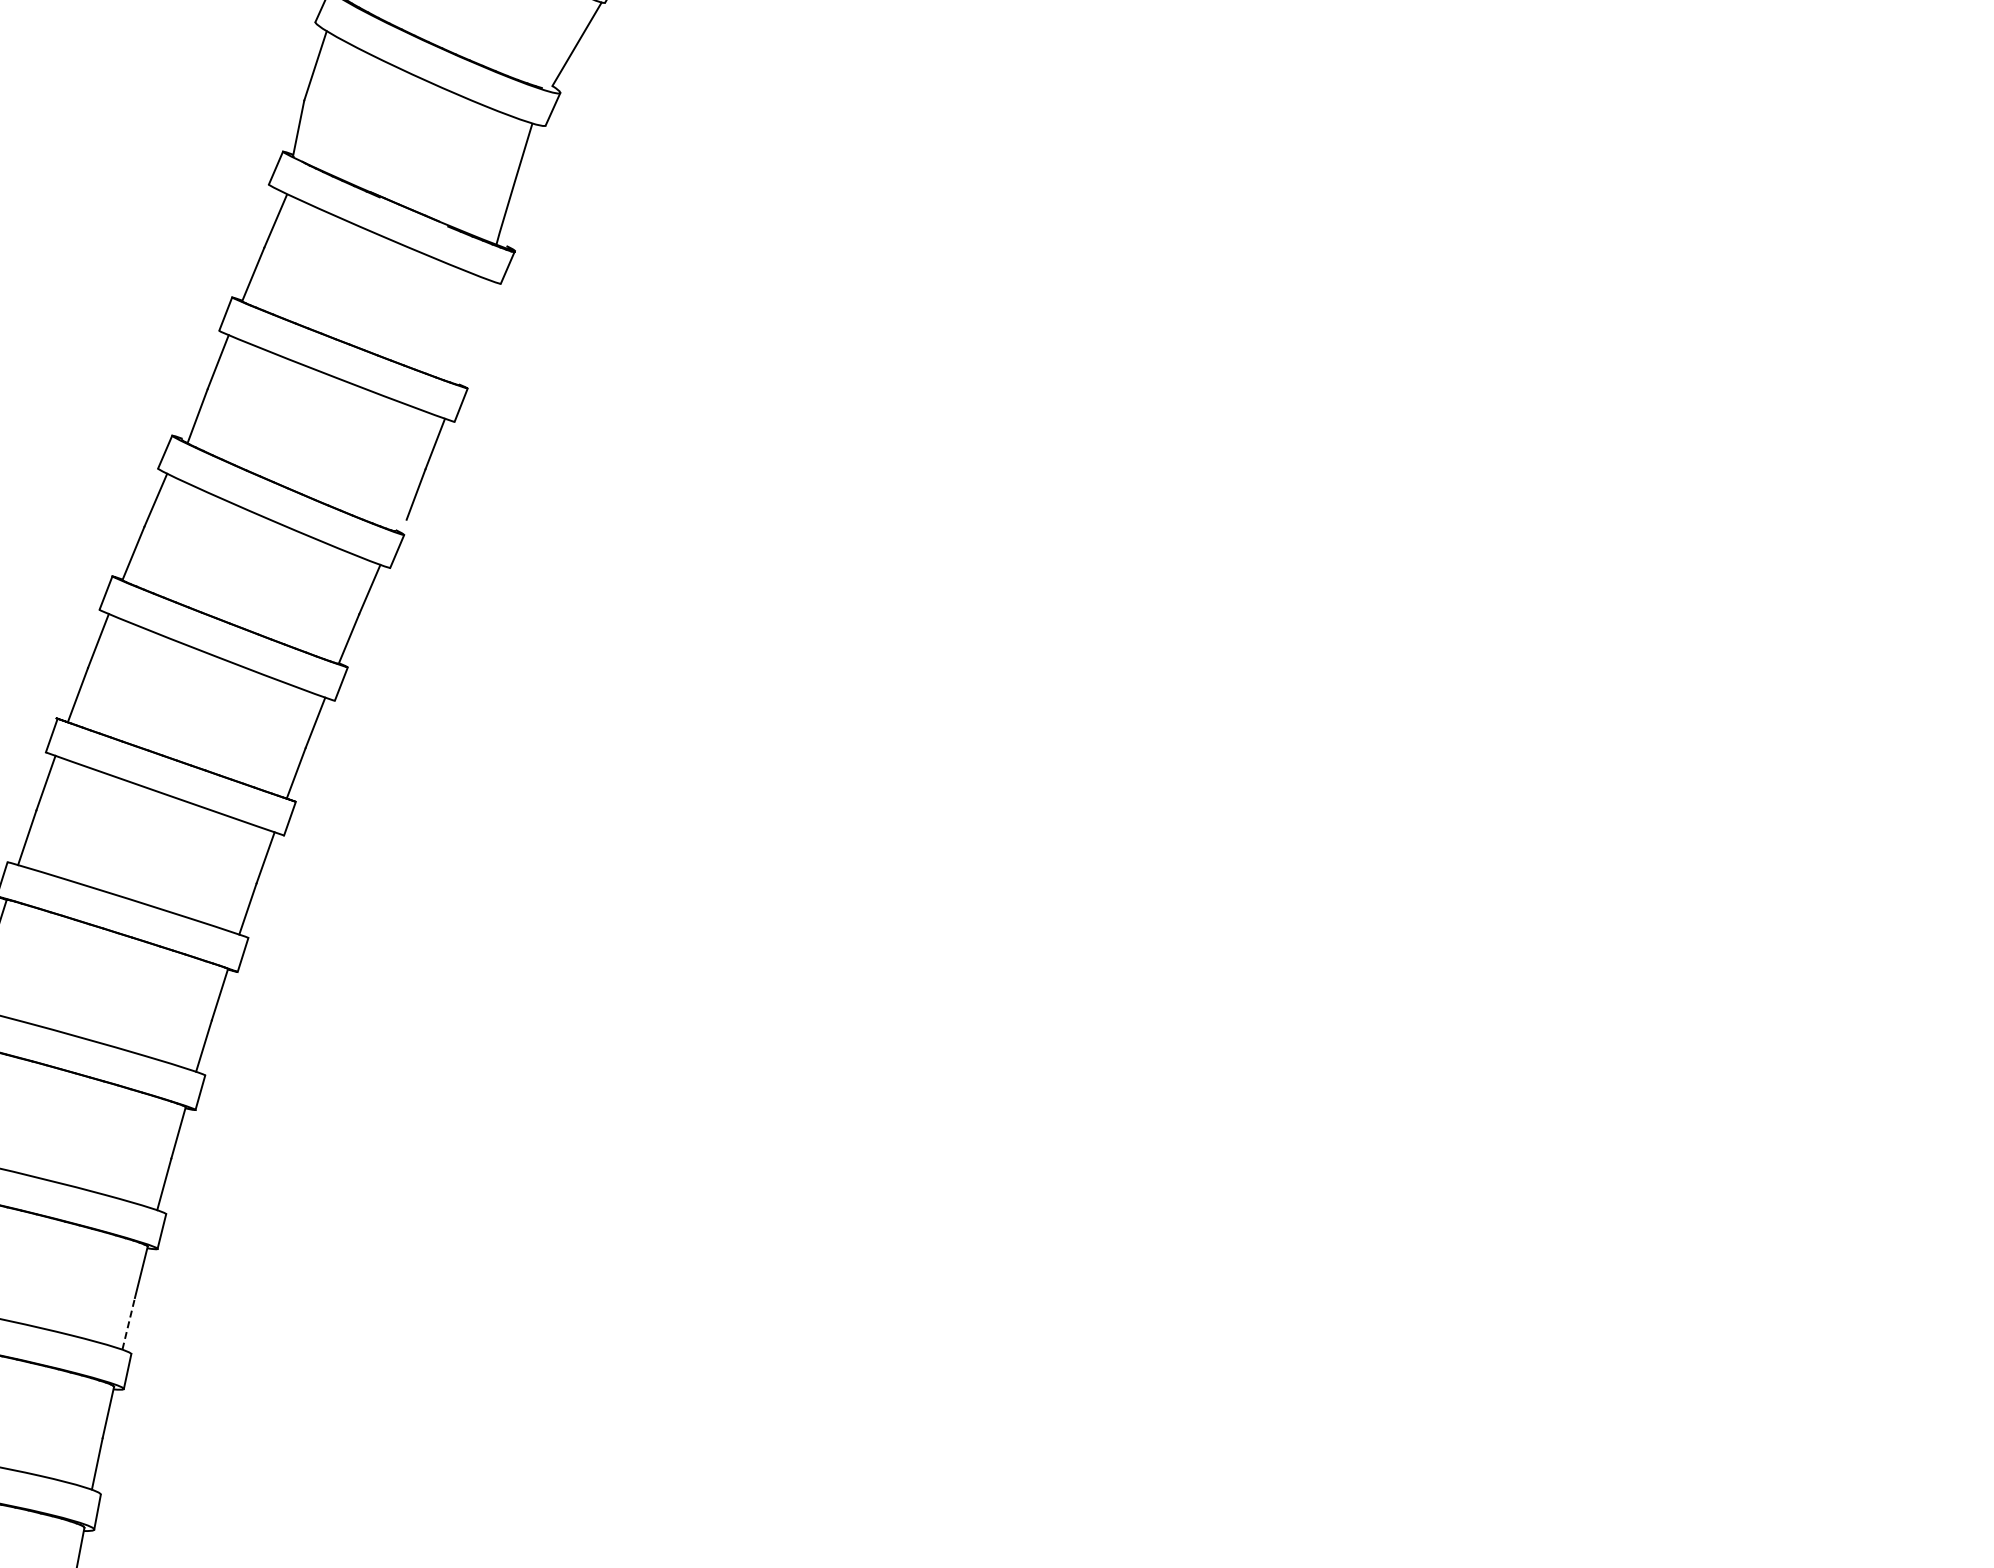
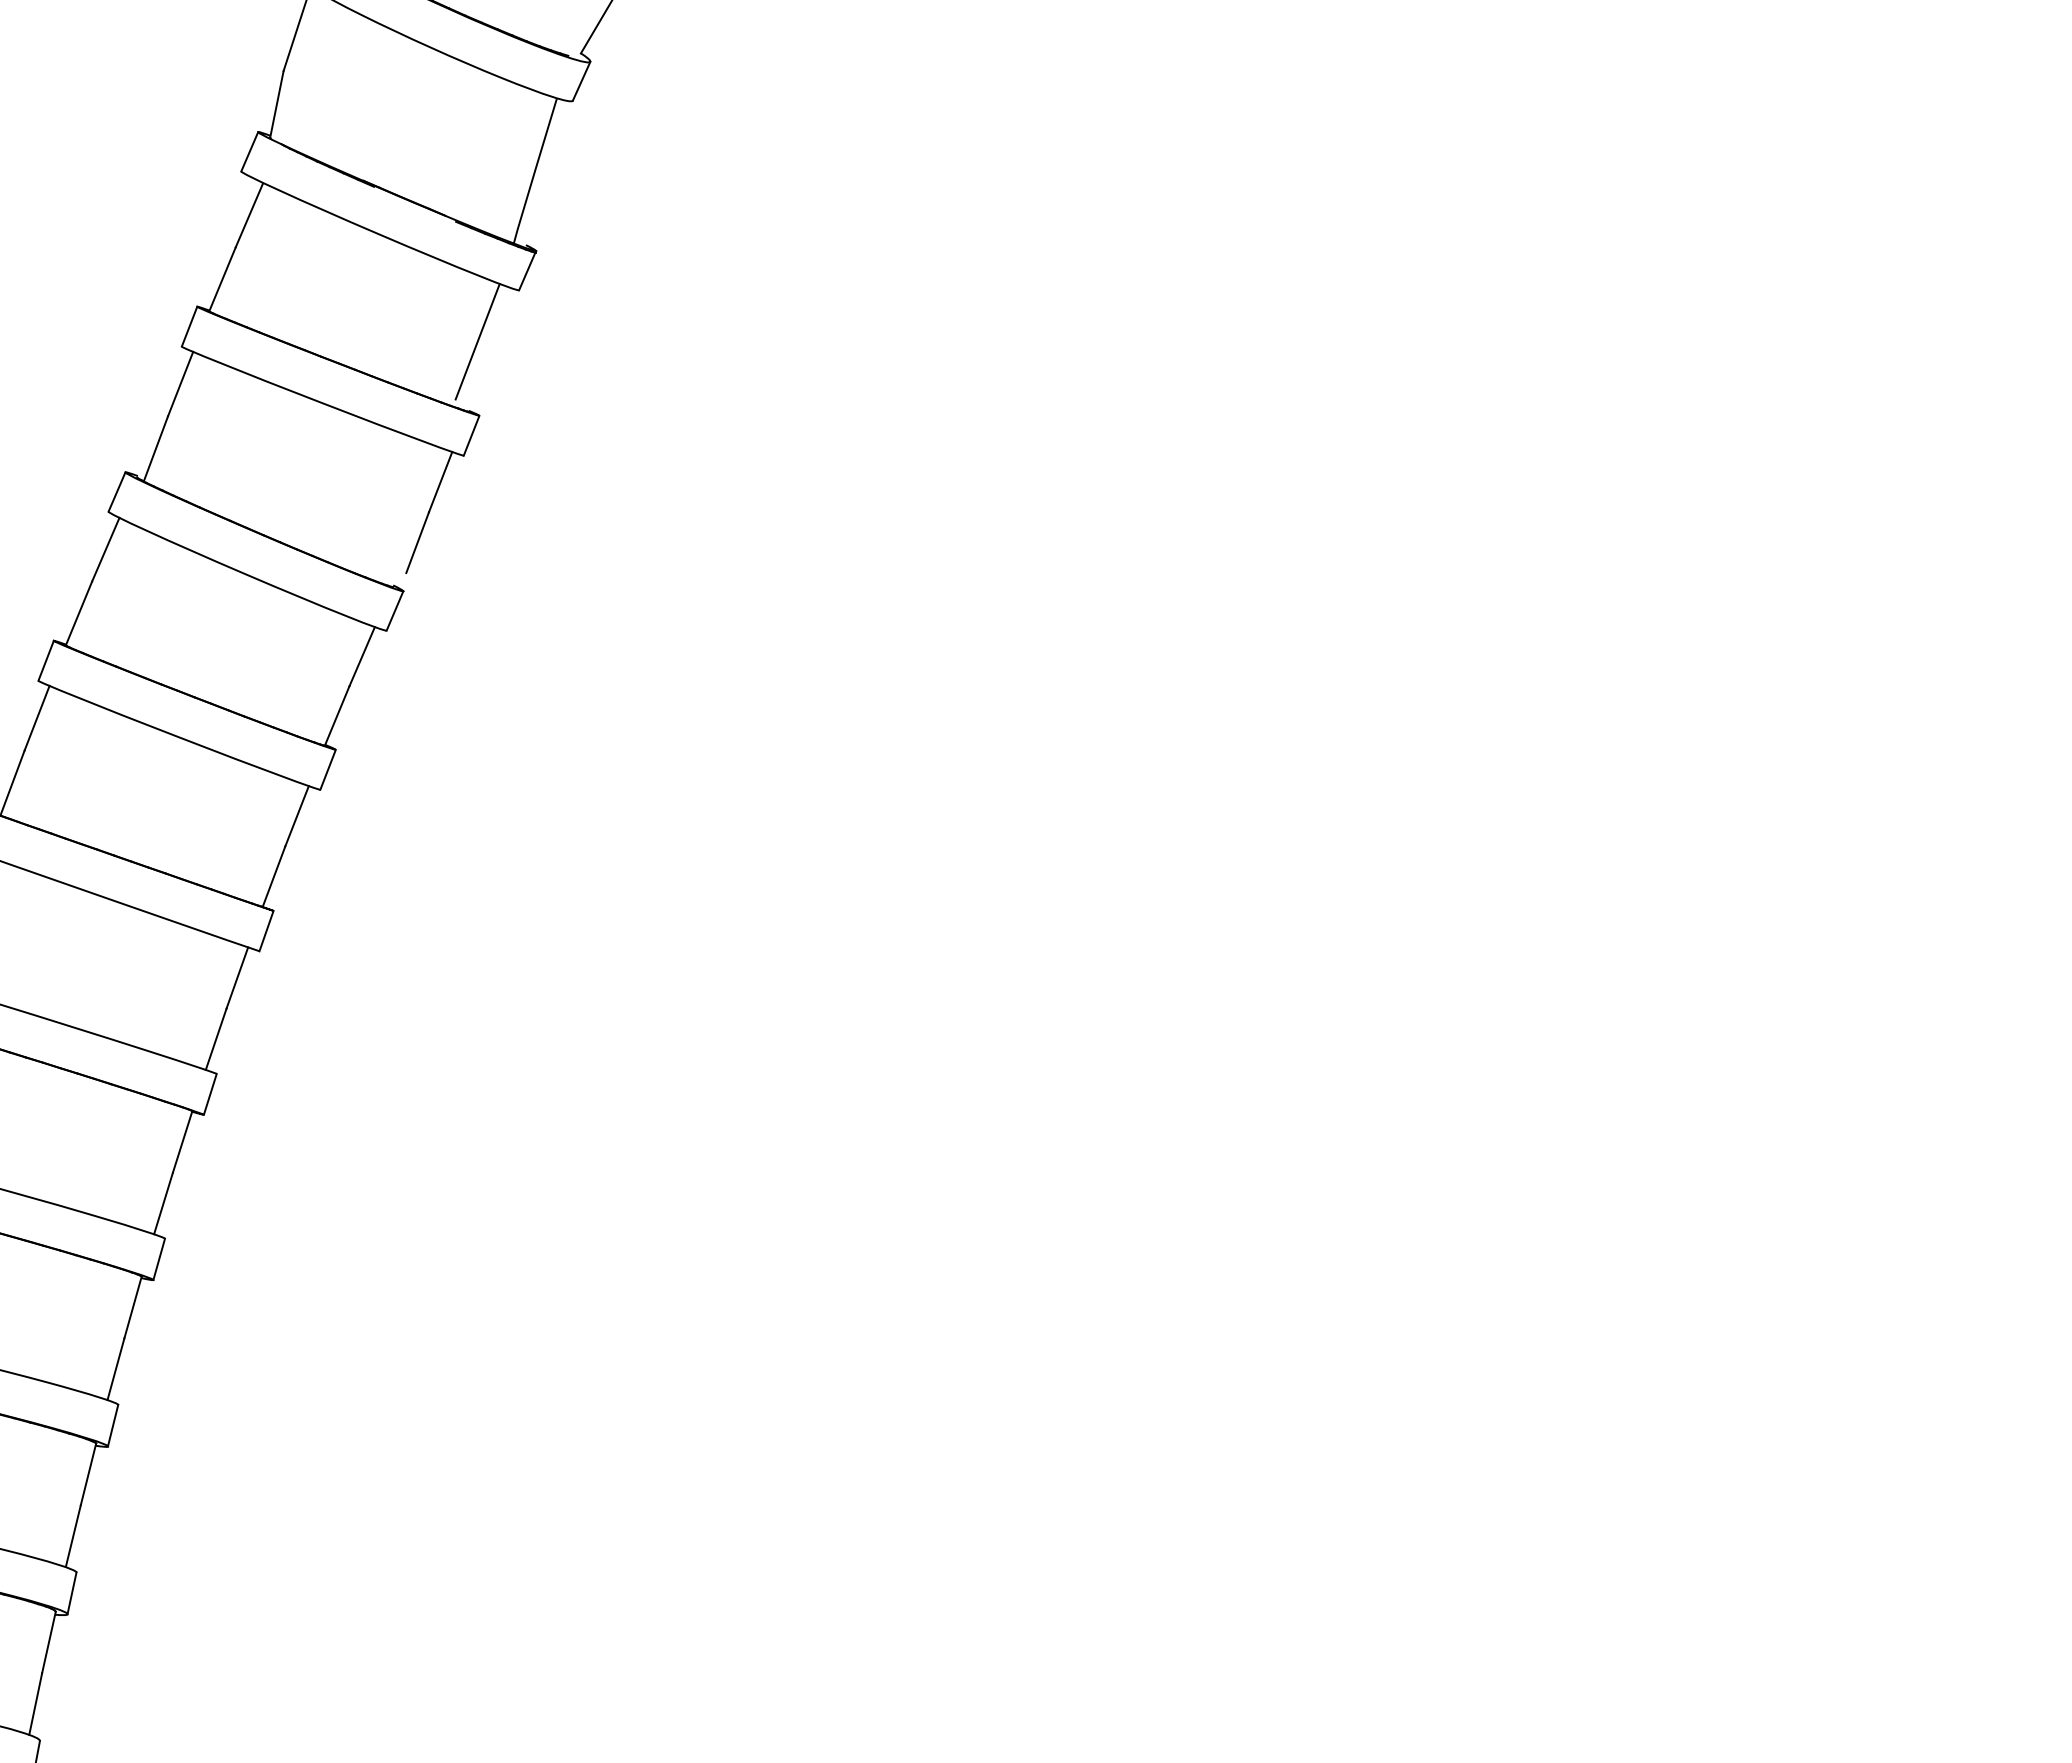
line: (465, 326) -> (476, 341), added
line: (128, 1323) -> (73, 1535), dashed -> solid

